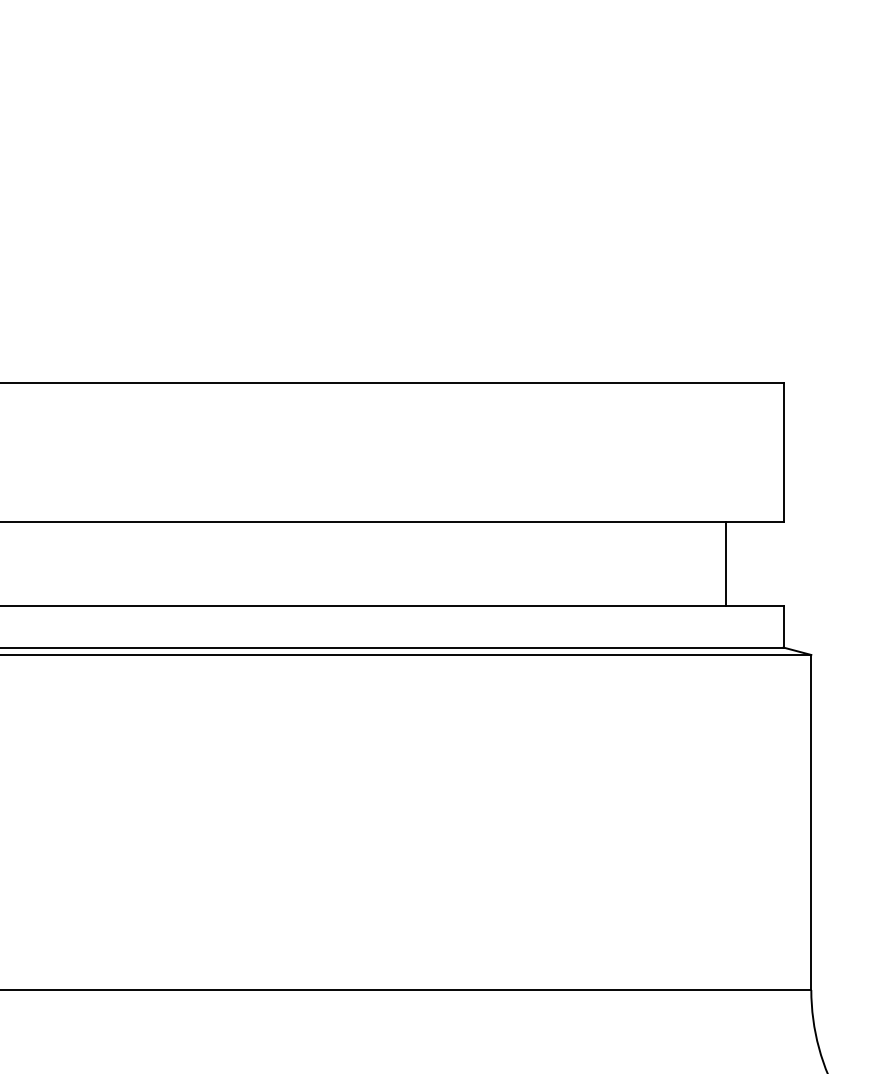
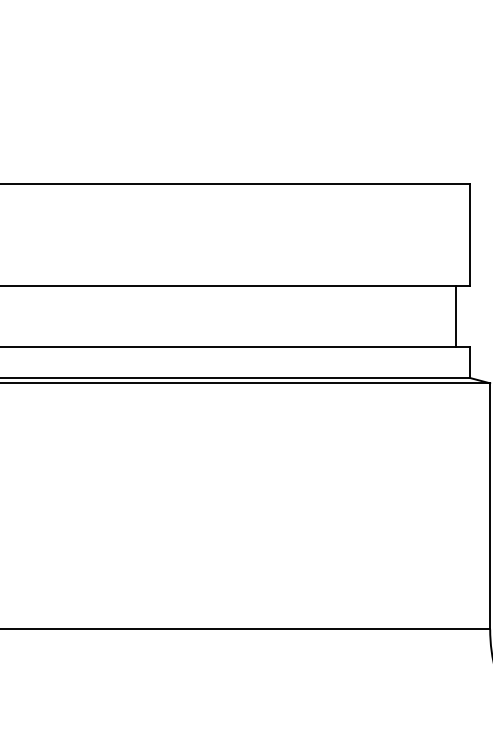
line: (725, 563) -> (455, 316), moved

